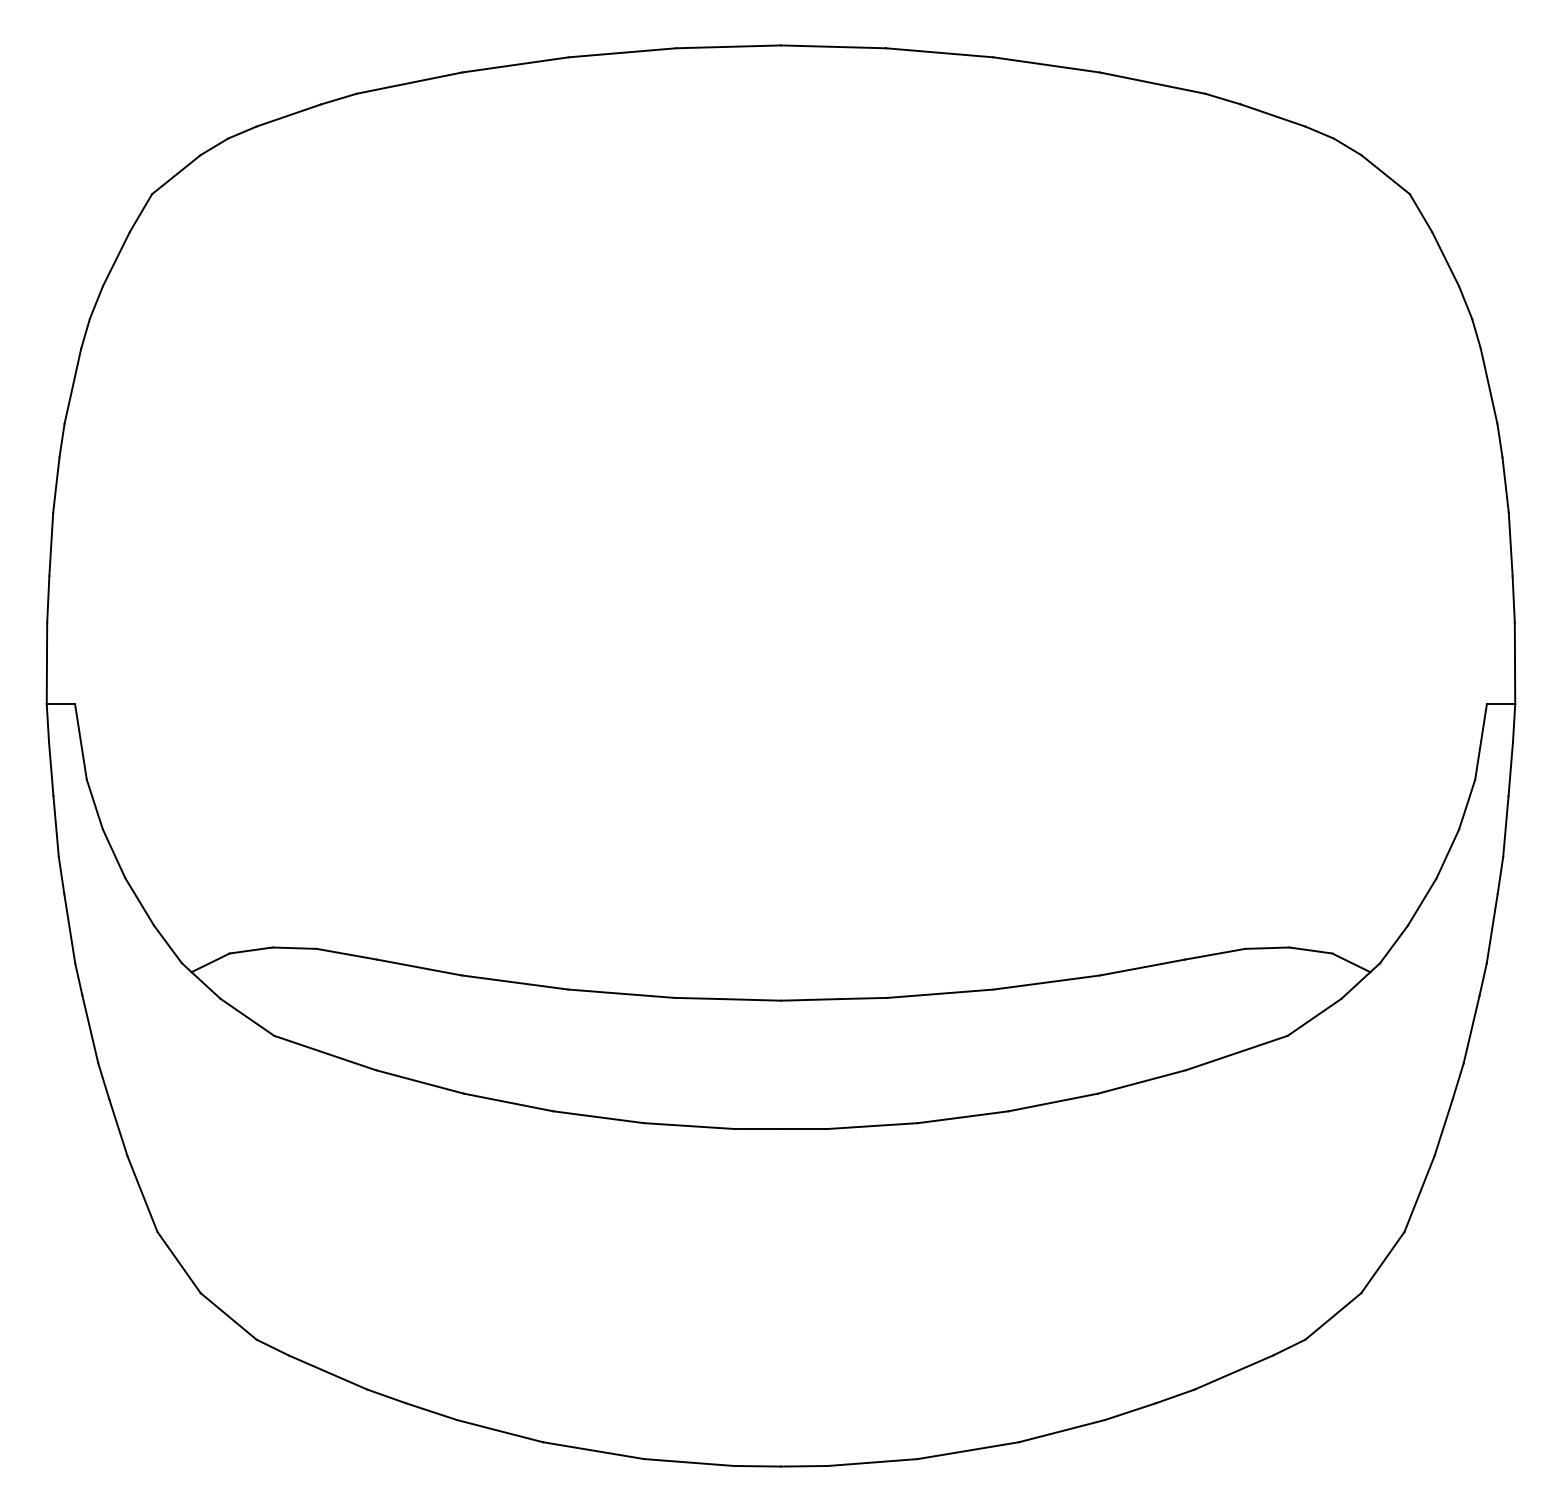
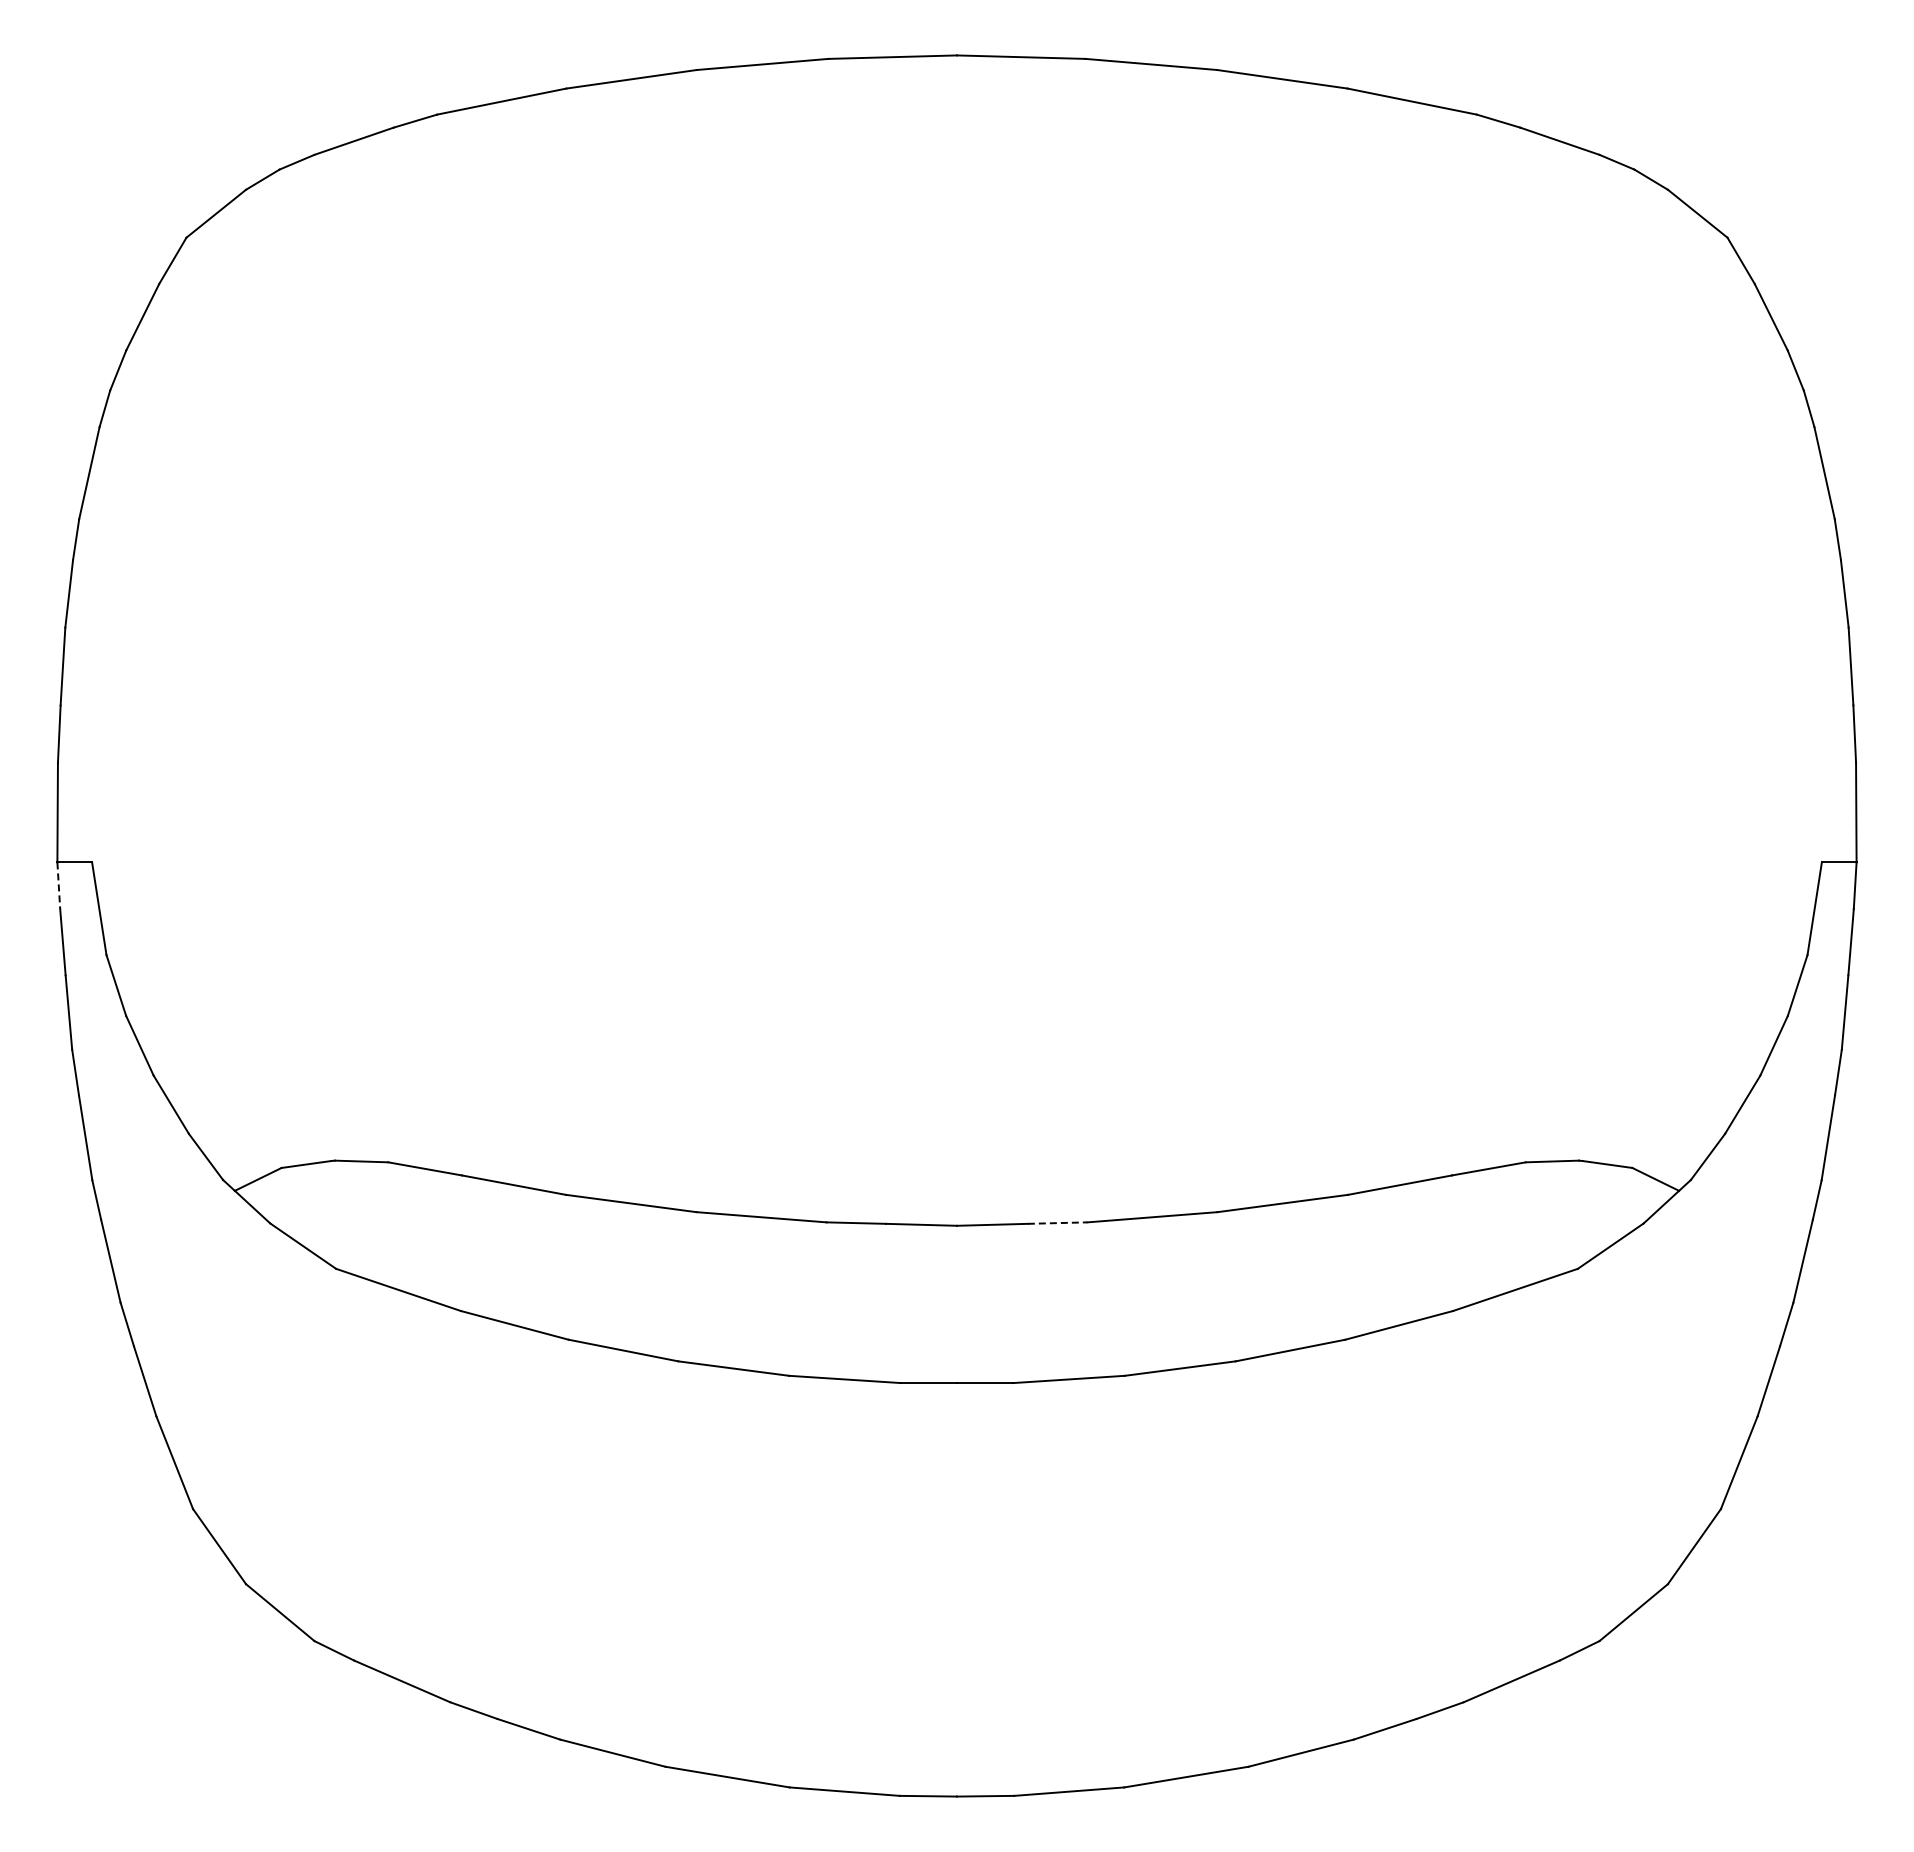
line: (47, 723) -> (58, 886), solid -> dashed
line: (863, 998) -> (1057, 1223), solid -> dashed

